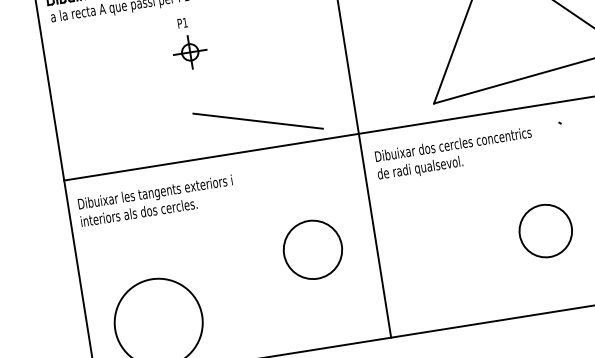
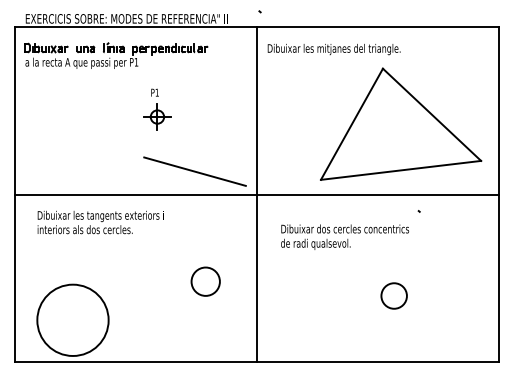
part: (188, 43) -> (157, 109), moved
line: (257, 121) -> (194, 171), moved
text: (455, 153) -> (345, 236), moved
text: (156, 200) -> (100, 222), moved
circle: (544, 230) -> (393, 295), size x0.6
circle: (312, 249) -> (205, 281), size x0.6

